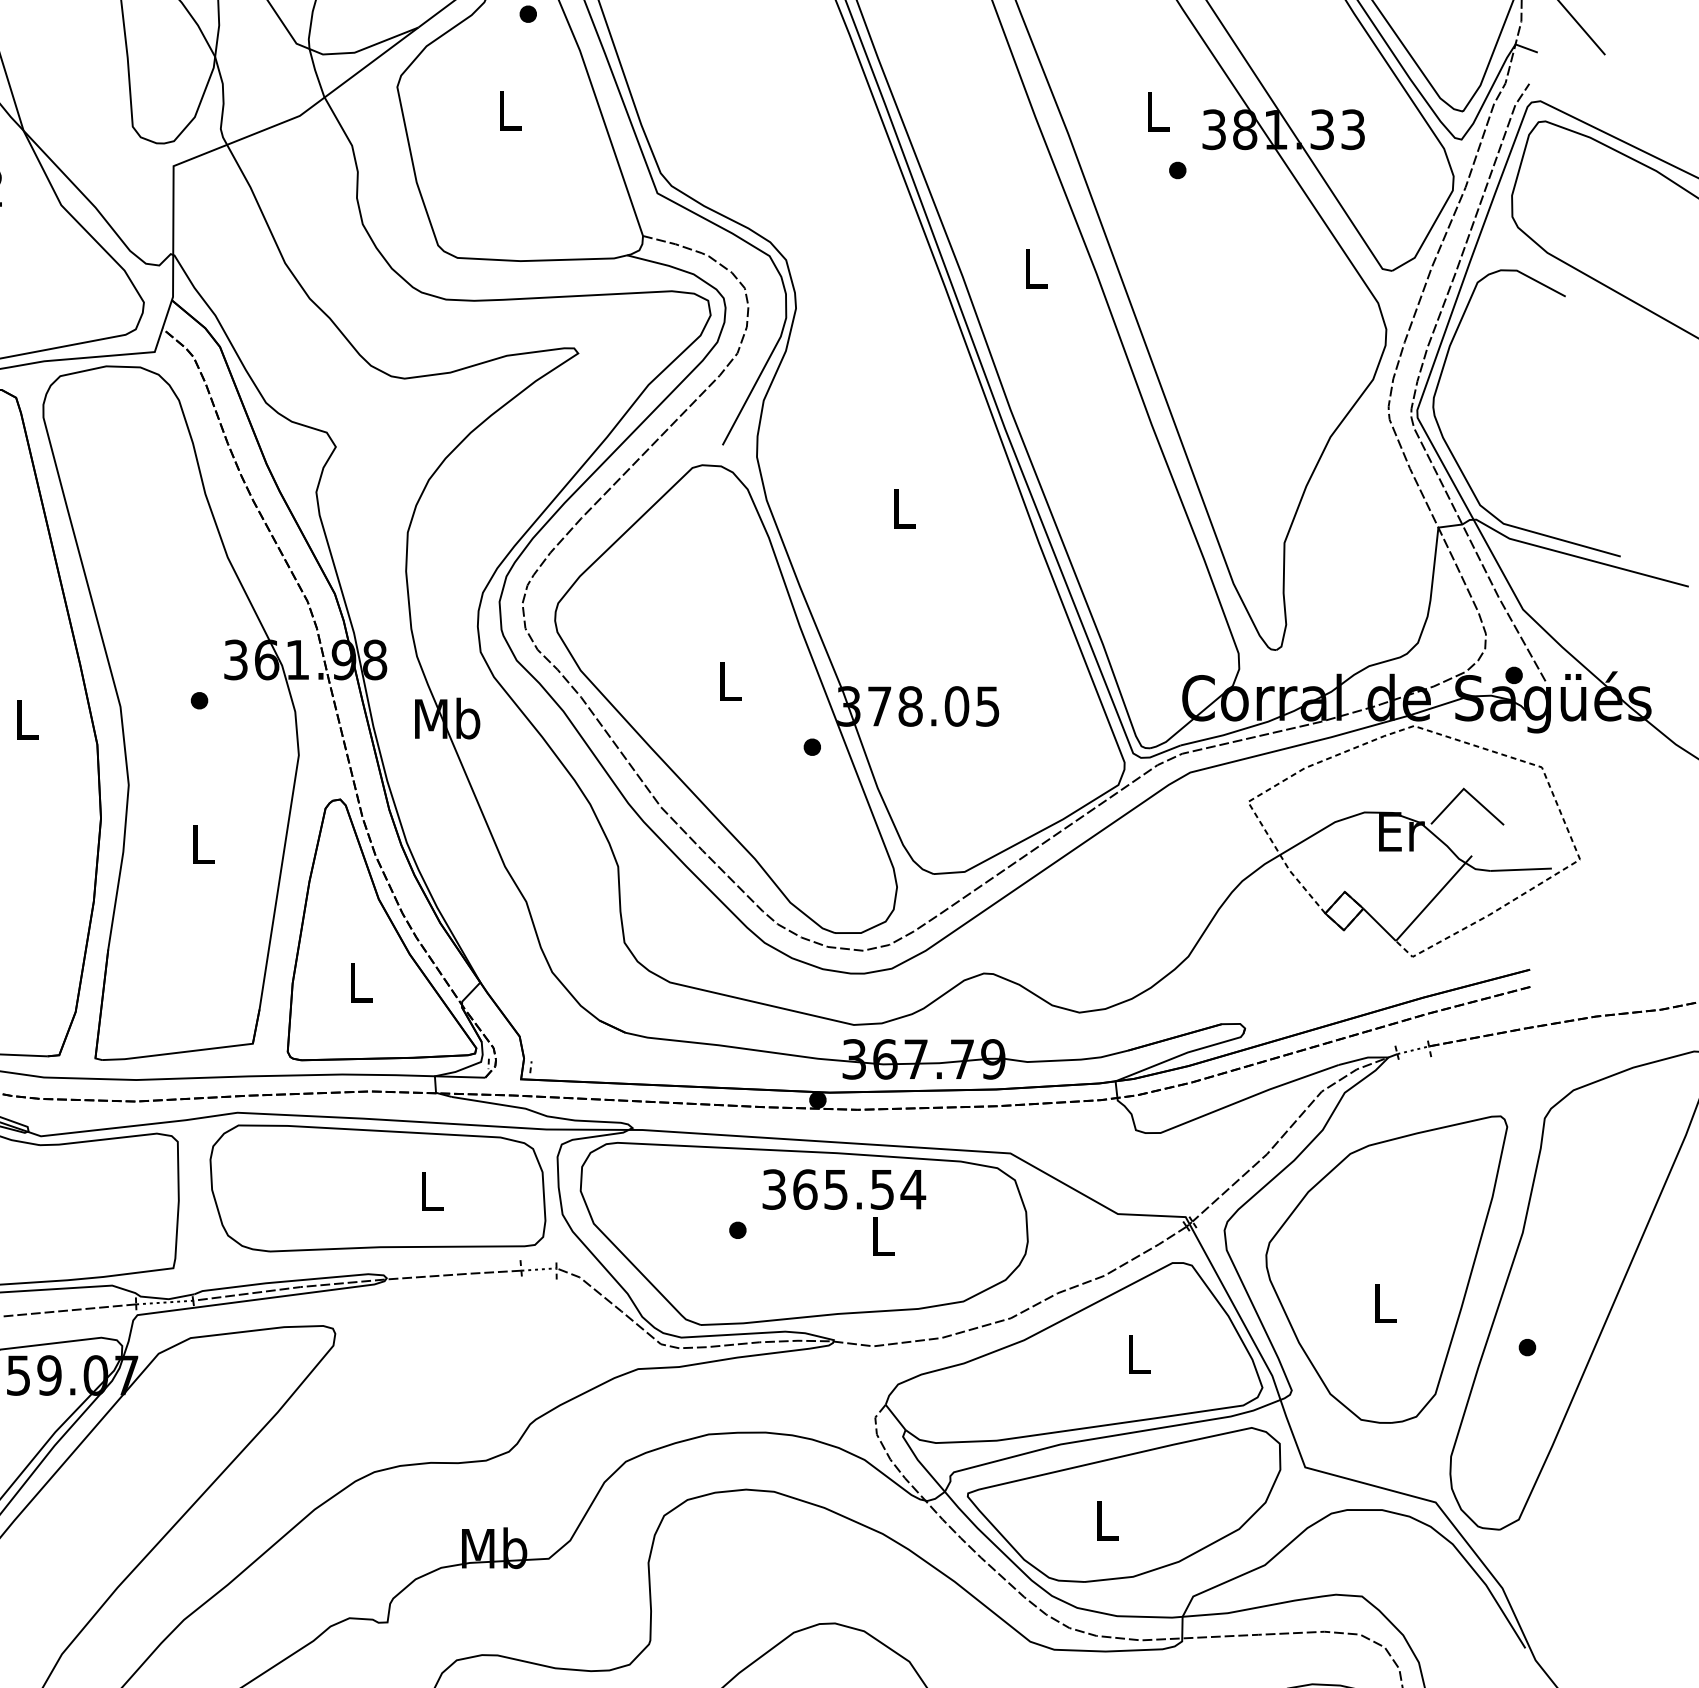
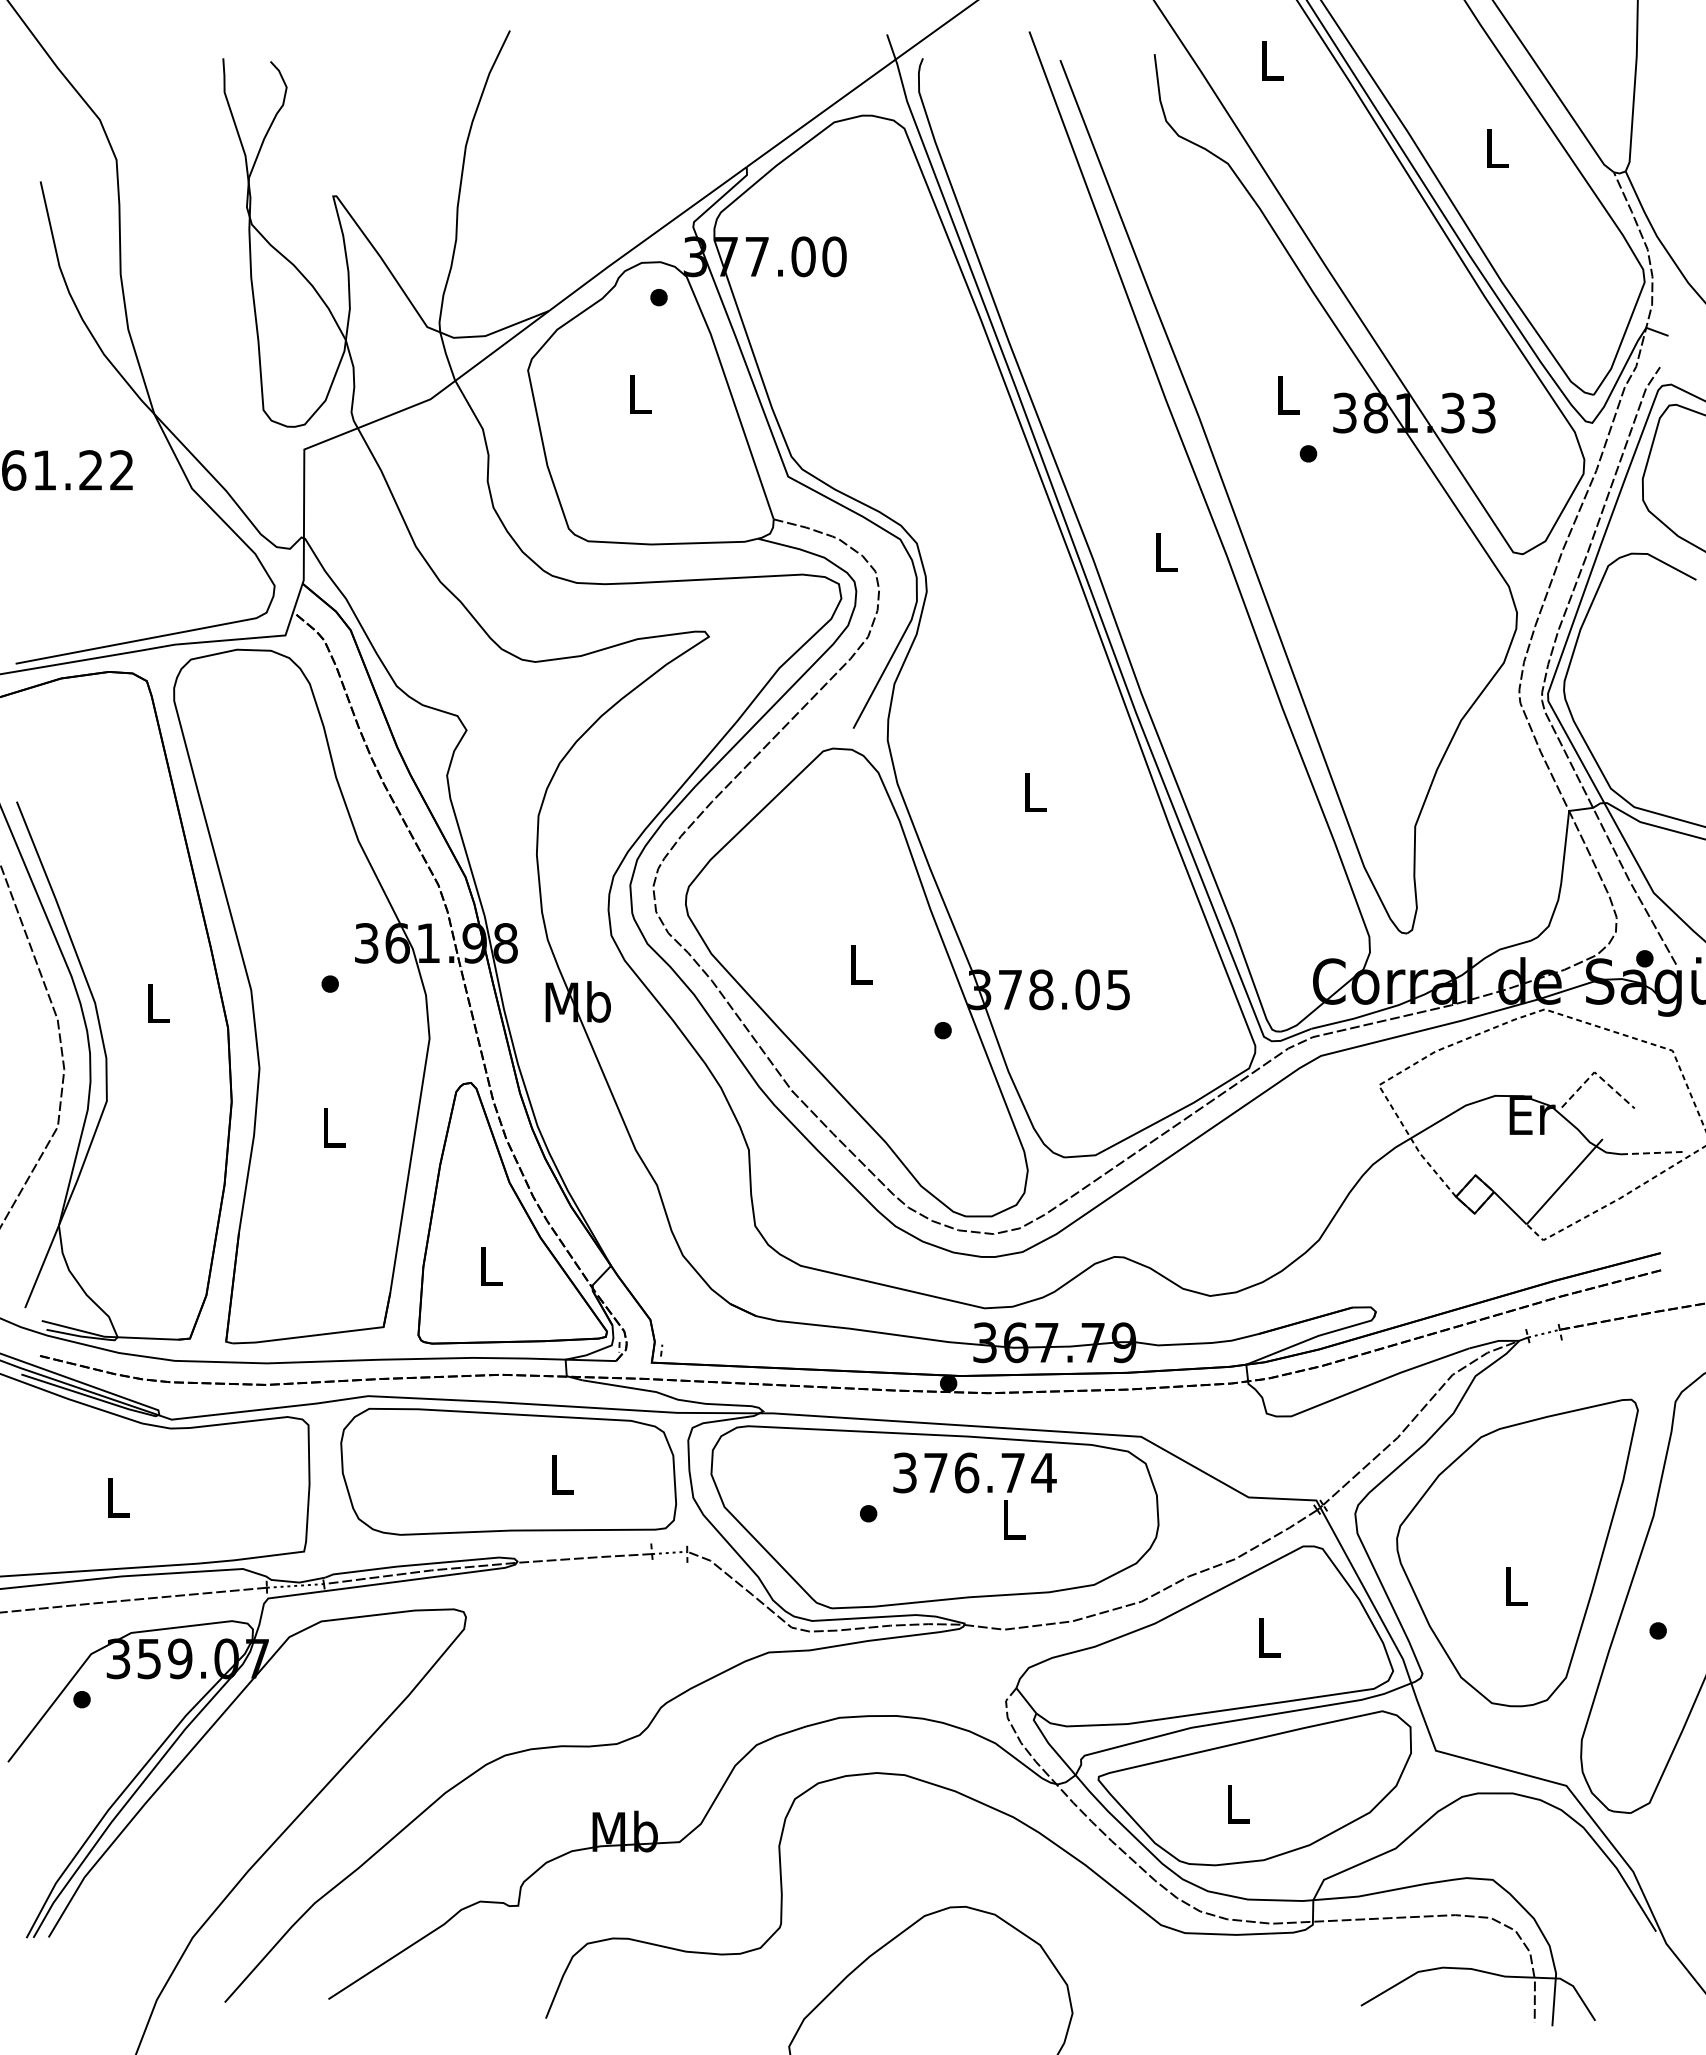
line: (1465, 791) -> (1596, 1074), solid -> dashed
line: (1520, 870) -> (1651, 1153), solid -> dashed
text: (843, 1189) -> (974, 1472), 365.54 -> 376.74

